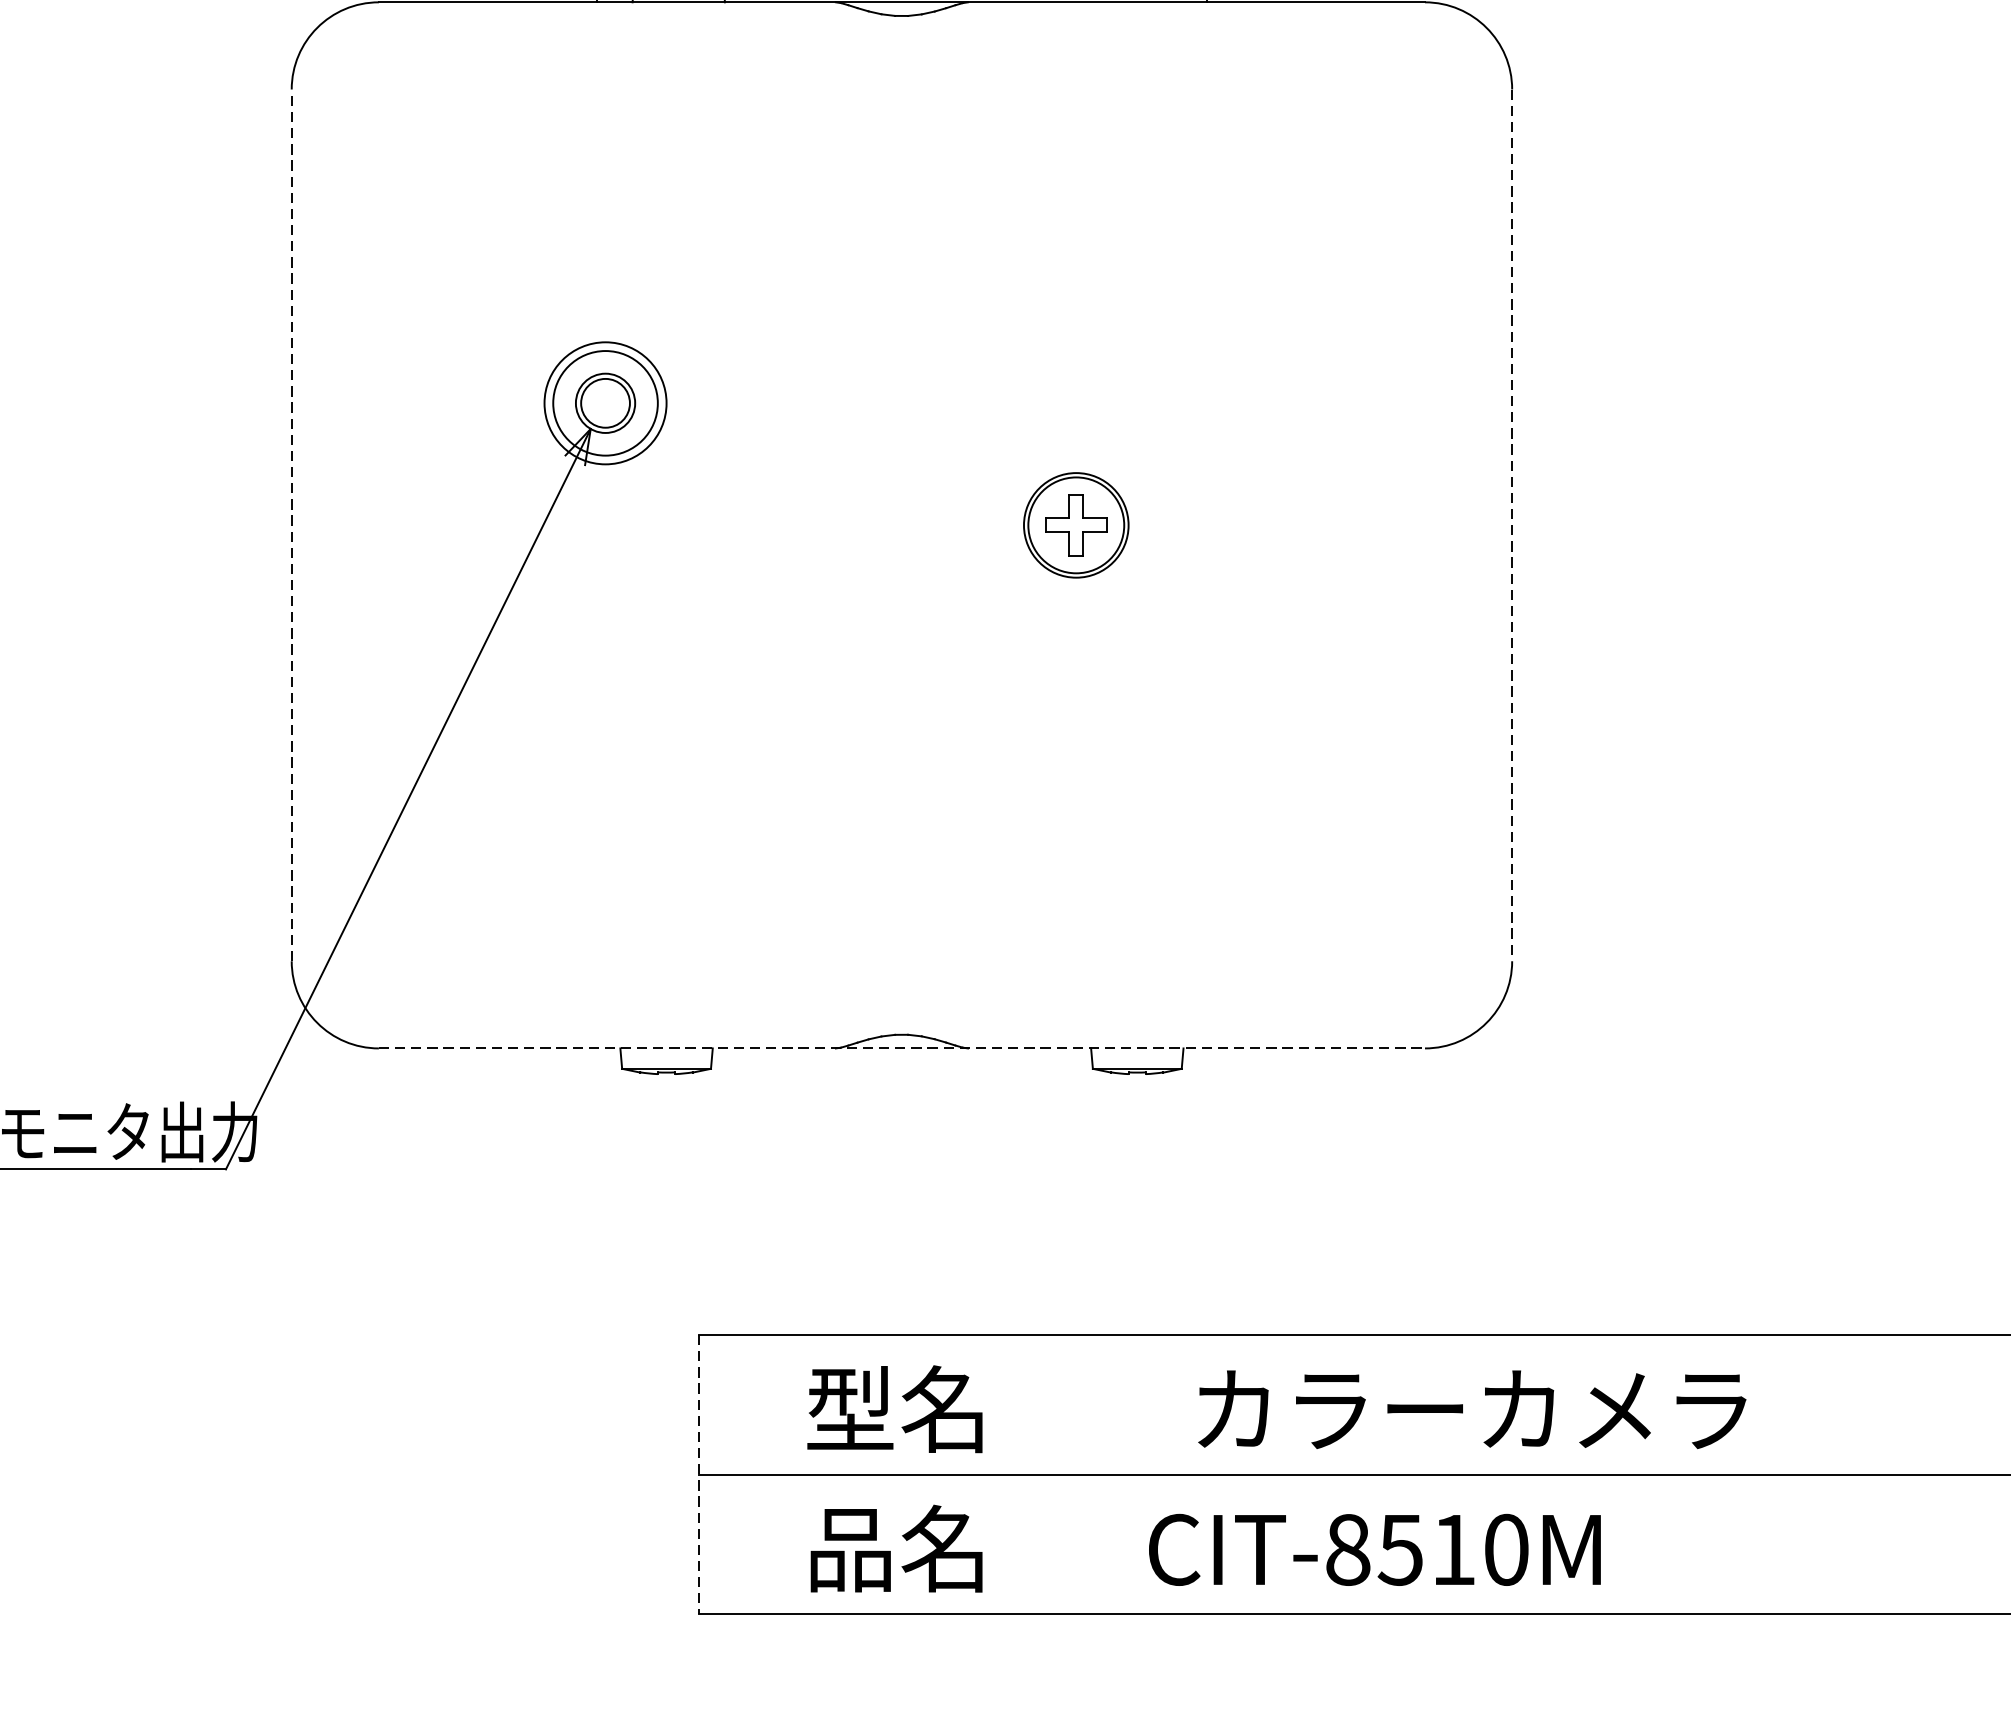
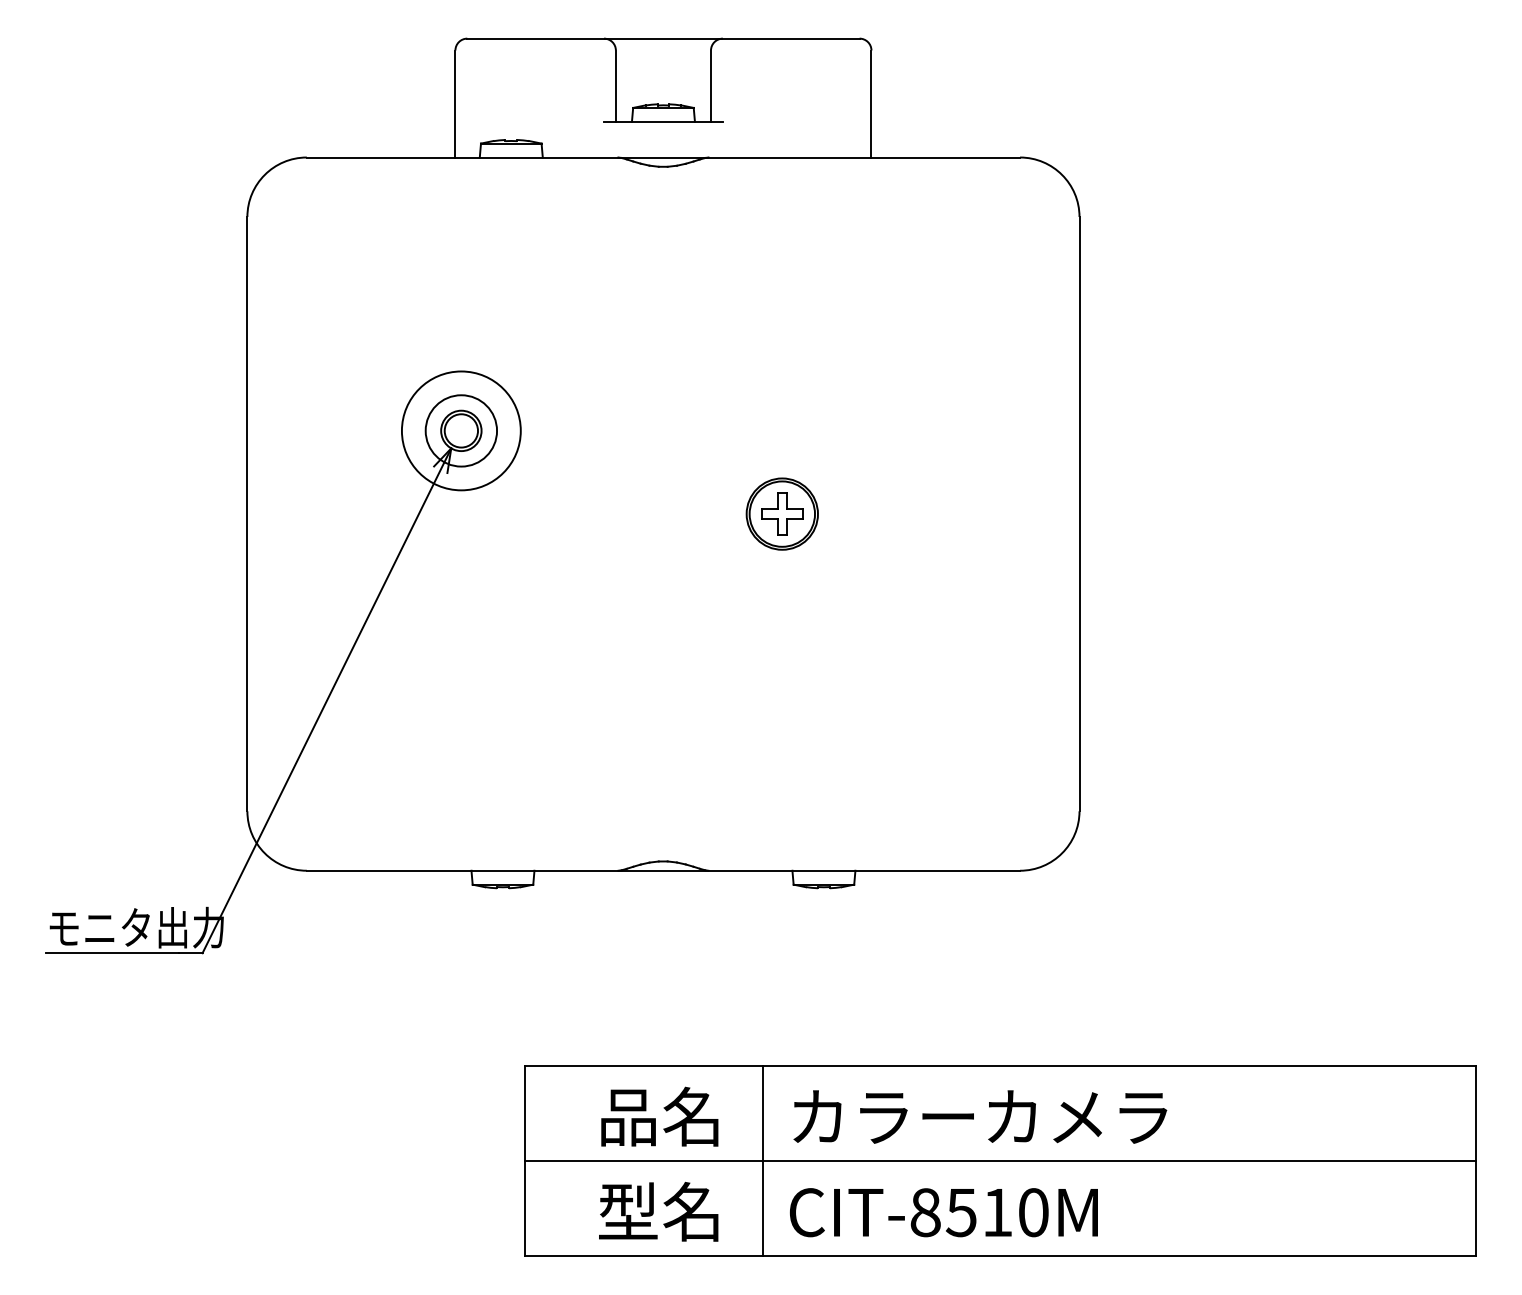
circle: (604, 402) -> (460, 430), size x1.43
line: (291, 524) -> (247, 513), dashed -> solid
line: (1512, 525) -> (1079, 514), dashed -> solid
line: (902, 1048) -> (663, 870), dashed -> solid
text: (850, 1408) -> (628, 1116), 型名 -> 品名
text: (1472, 1408) -> (980, 1116), moved
line: (699, 1474) -> (525, 1161), dashed -> solid
line: (1048, 1474) -> (763, 1161), added
text: (850, 1548) -> (628, 1211), 品名 -> 型名
text: (1374, 1549) -> (943, 1212), moved

